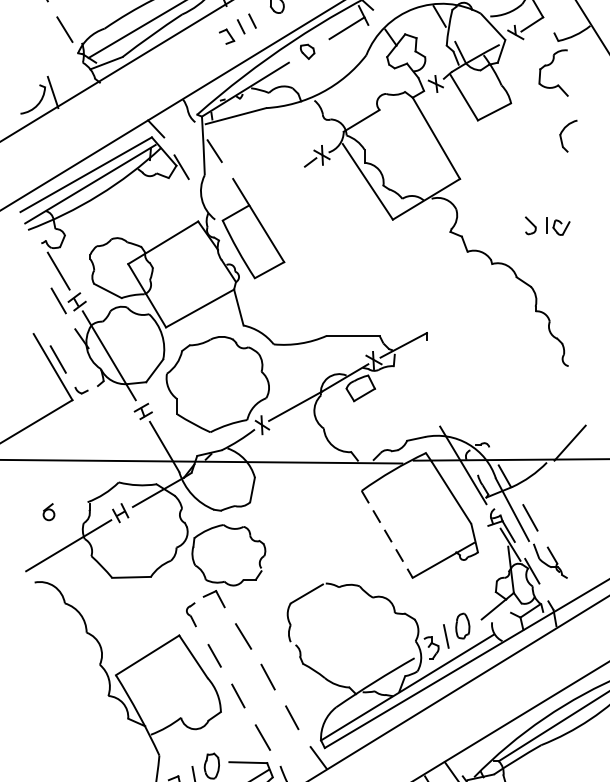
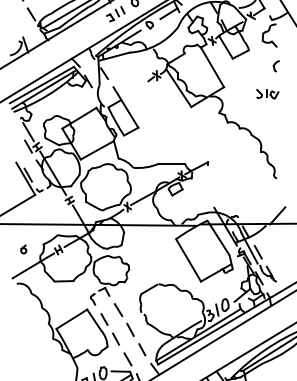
part: (565, 136) -> (275, 66), size x0.71
part: (547, 224) -> (267, 93), moved
line: (387, 534) -> (188, 260), dashed -> solid

